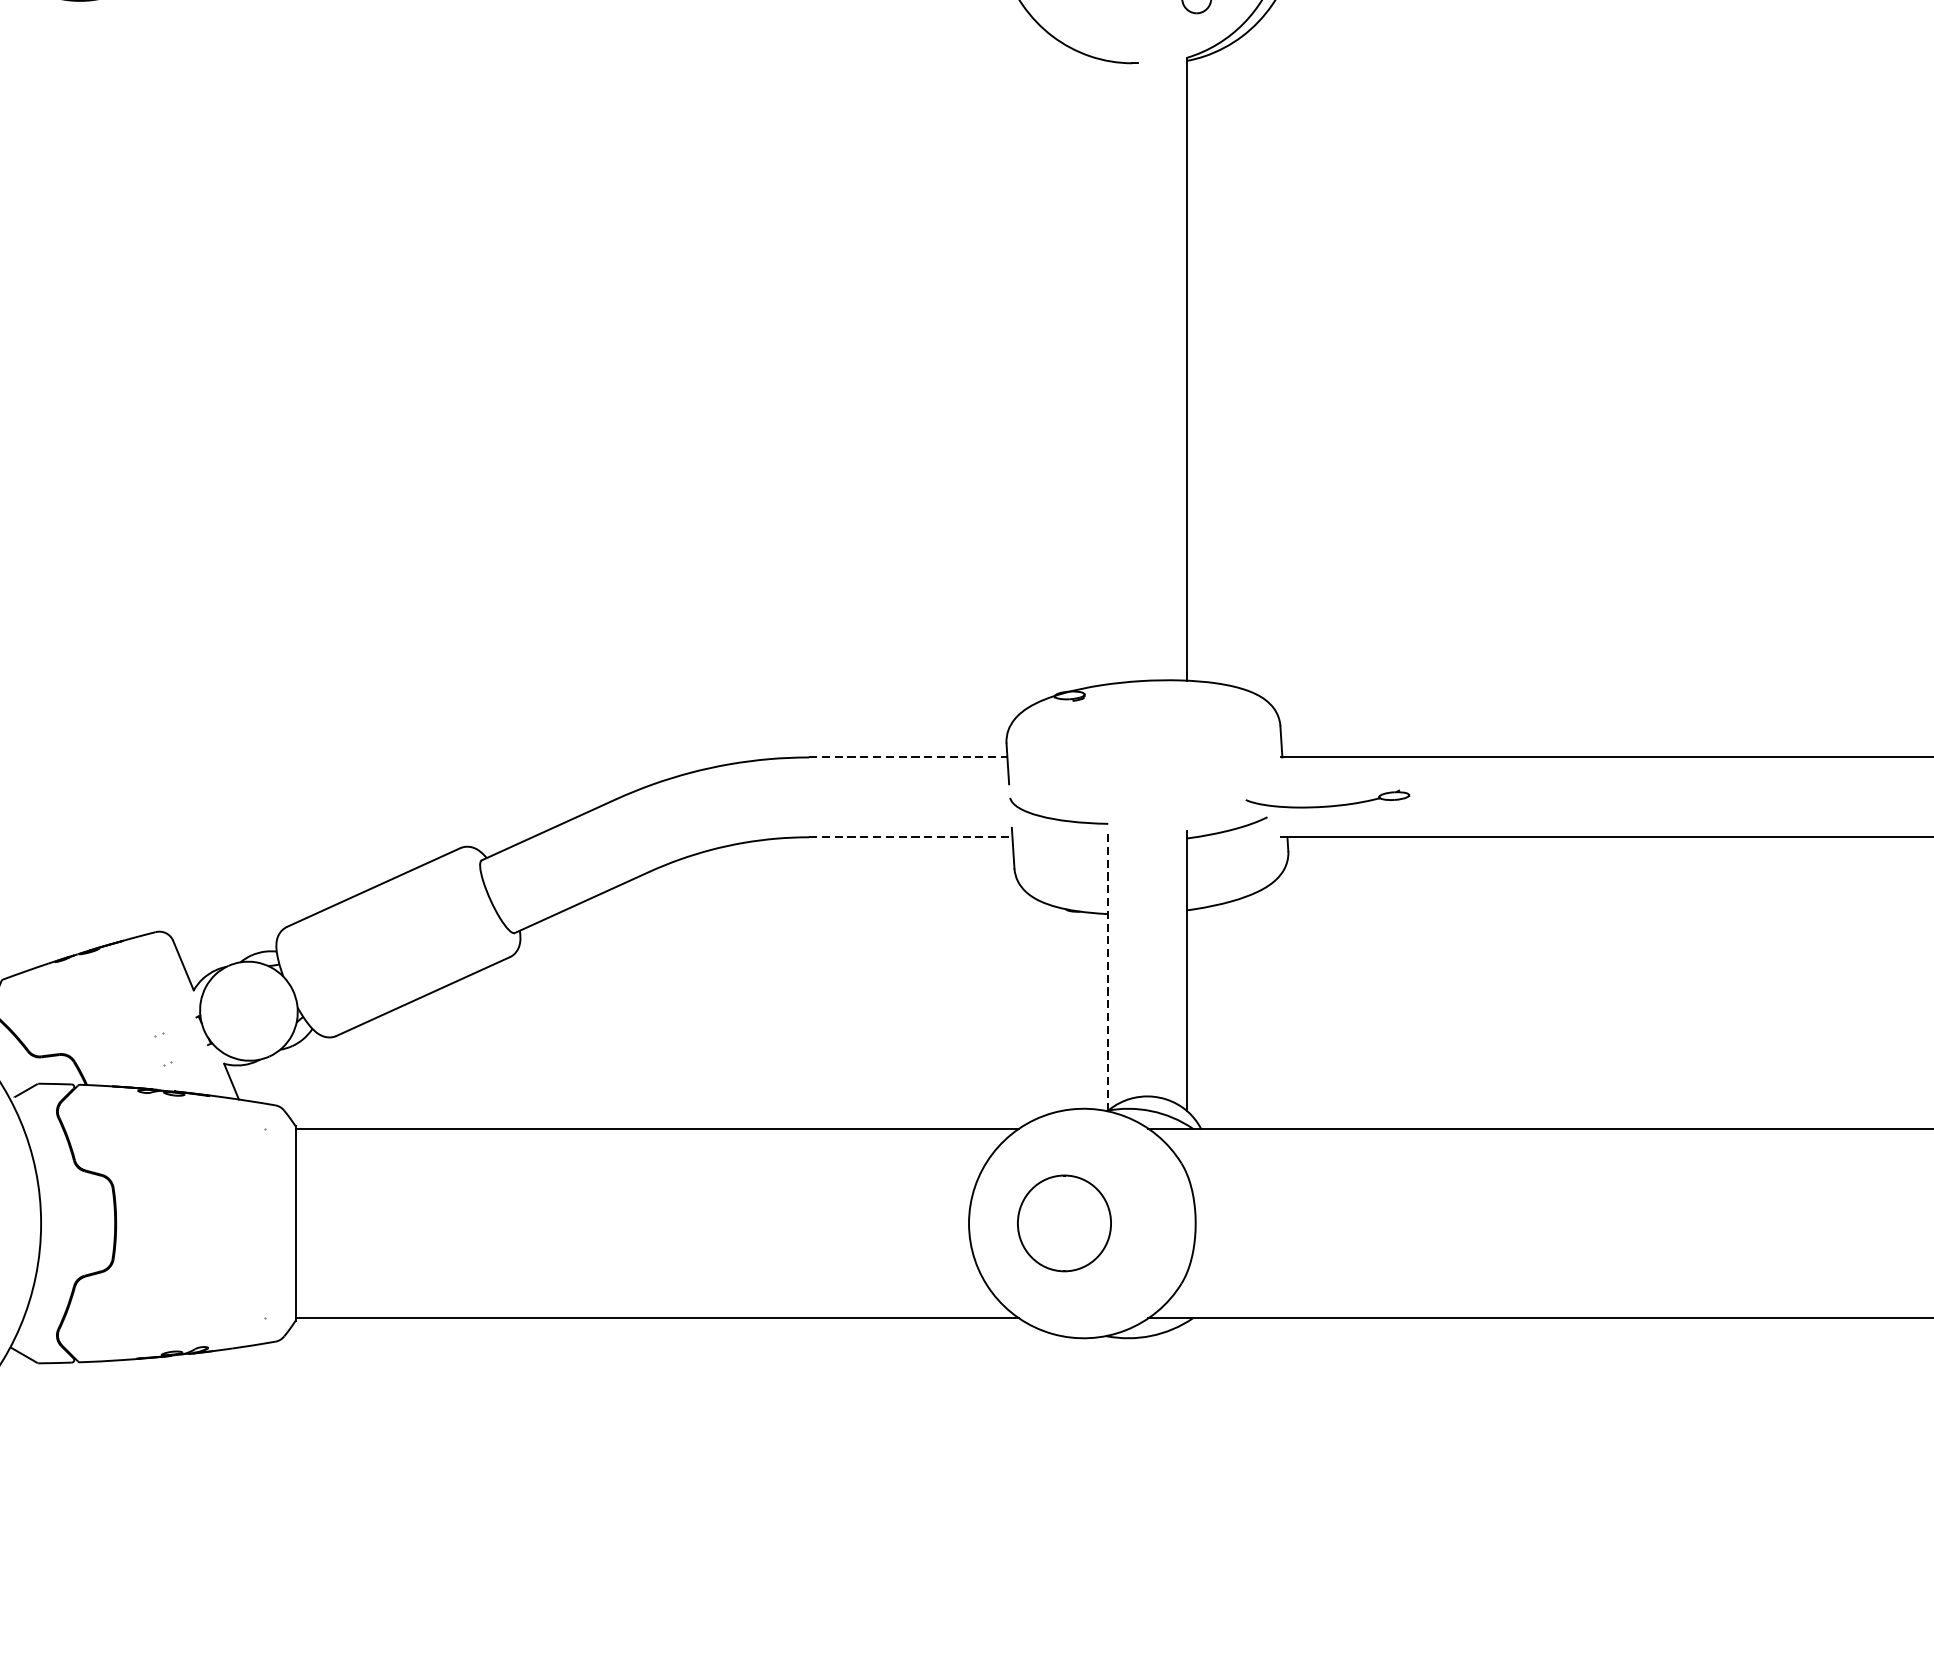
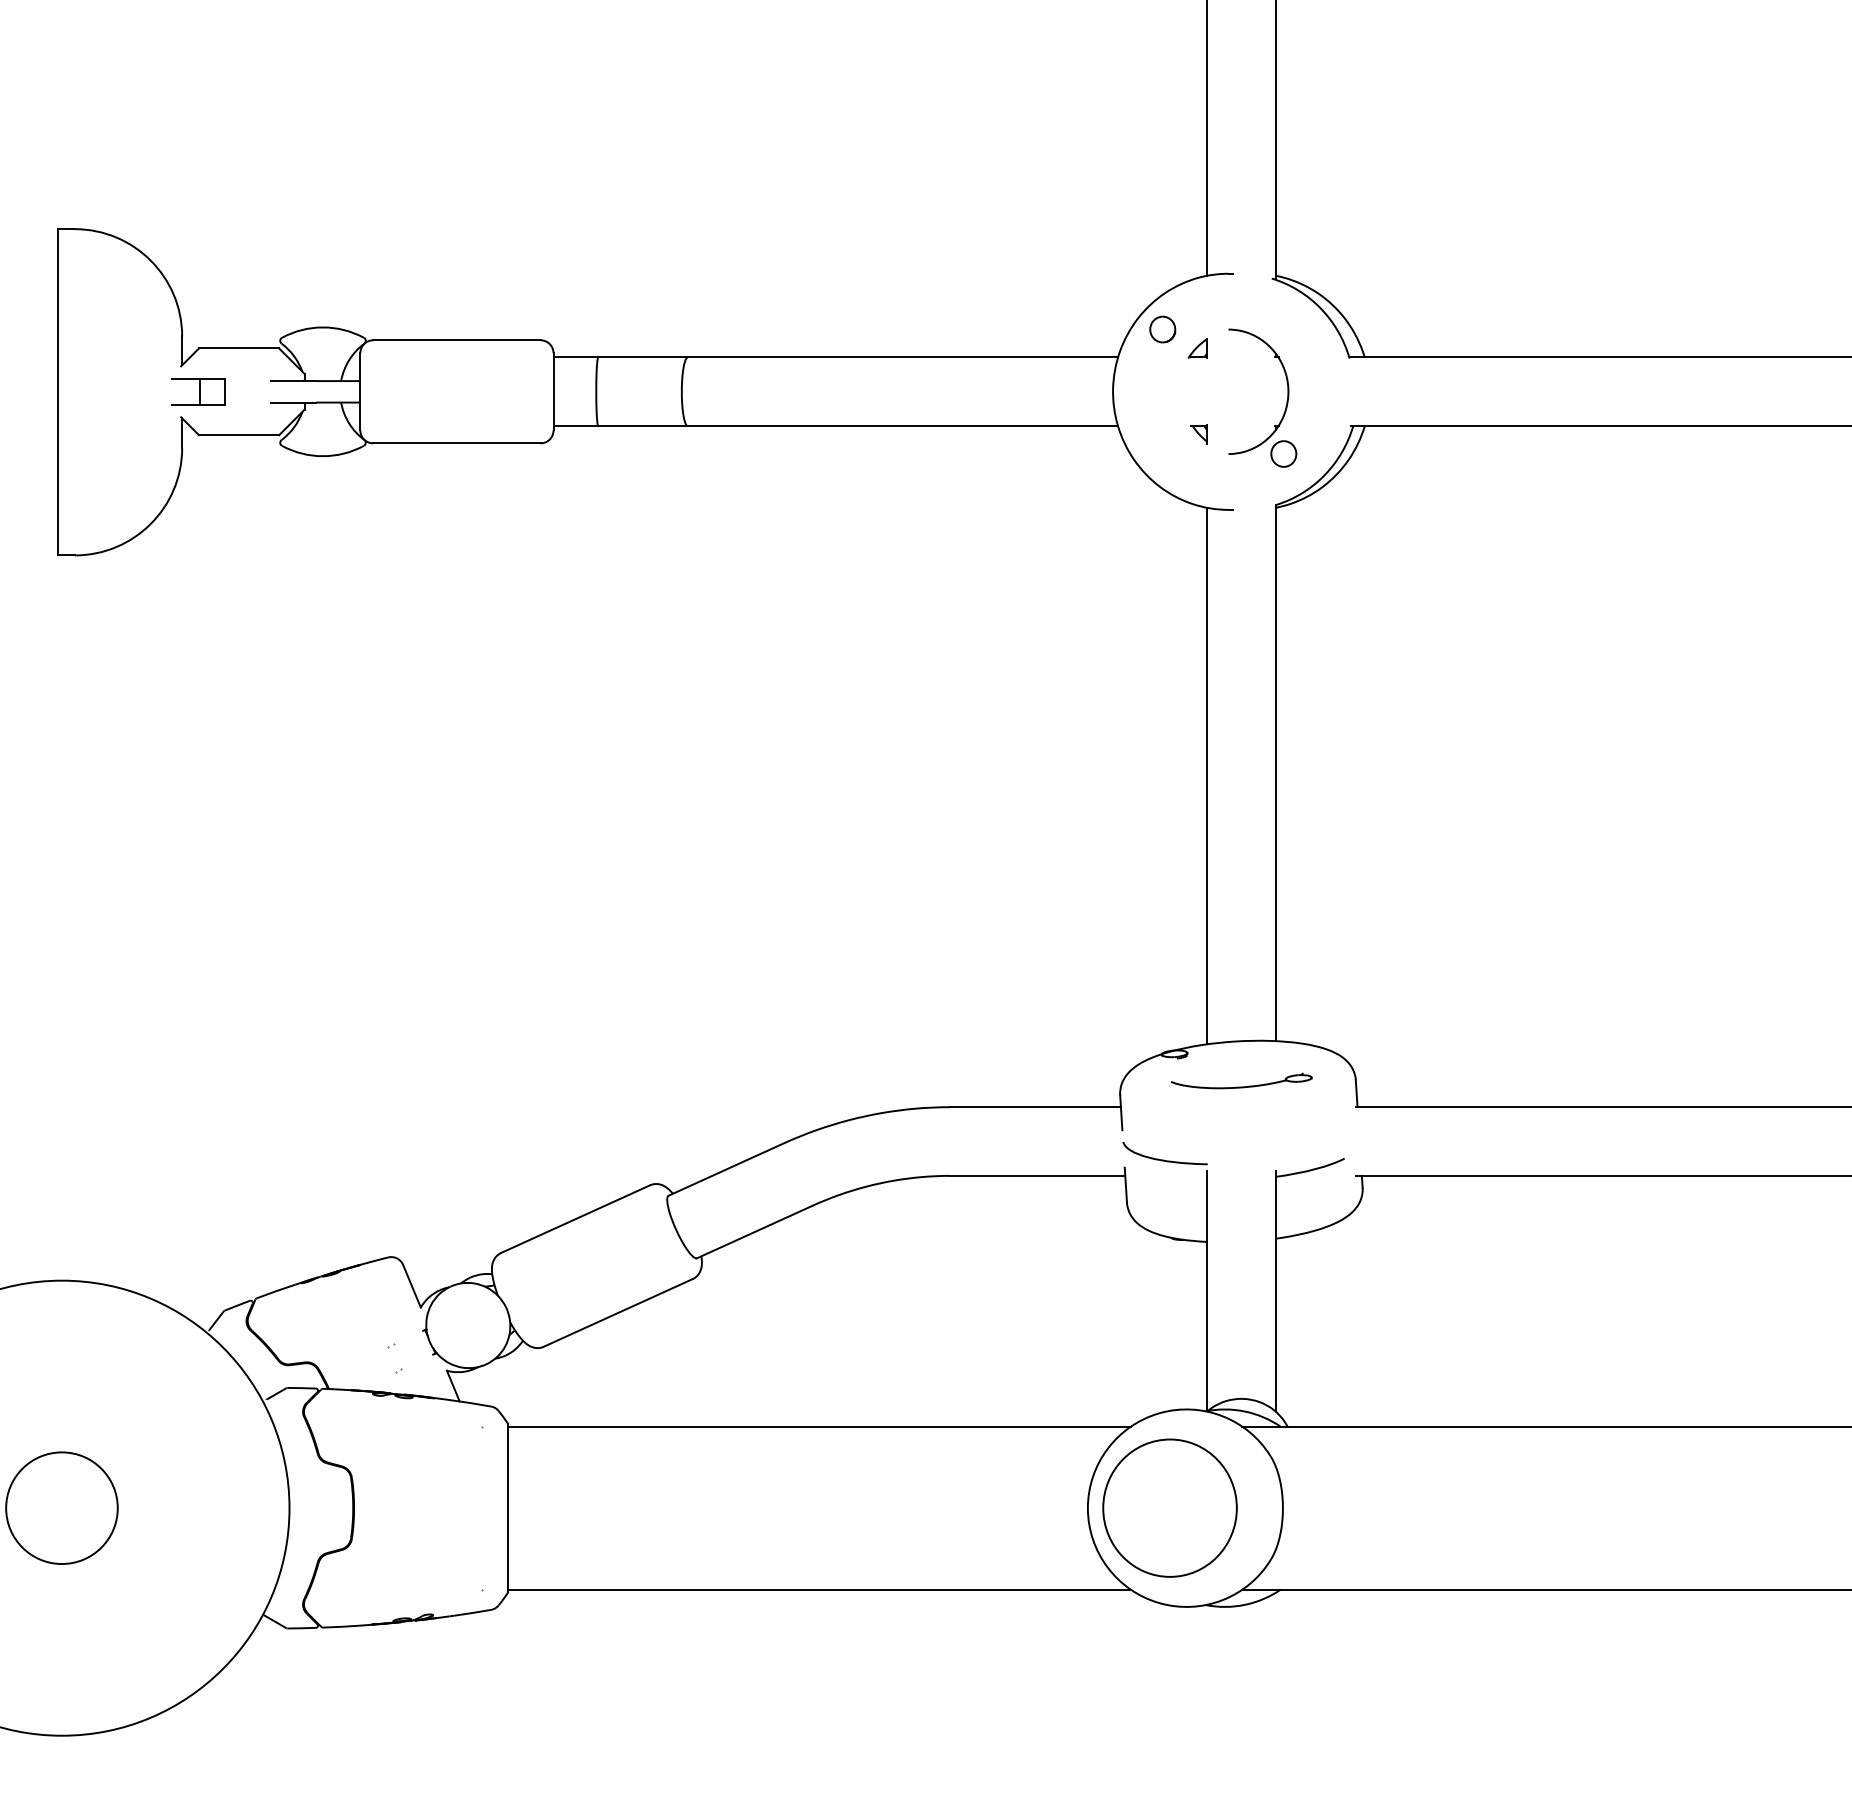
line: (1108, 371) -> (1207, 775), added
line: (909, 757) -> (1036, 1107), dashed -> solid
part: (1327, 798) -> (1241, 1080), moved
line: (911, 836) -> (1038, 1175), dashed -> solid
line: (1108, 970) -> (1207, 1290), dashed -> solid
part: (1063, 1222) -> (1169, 1507), size x1.67

